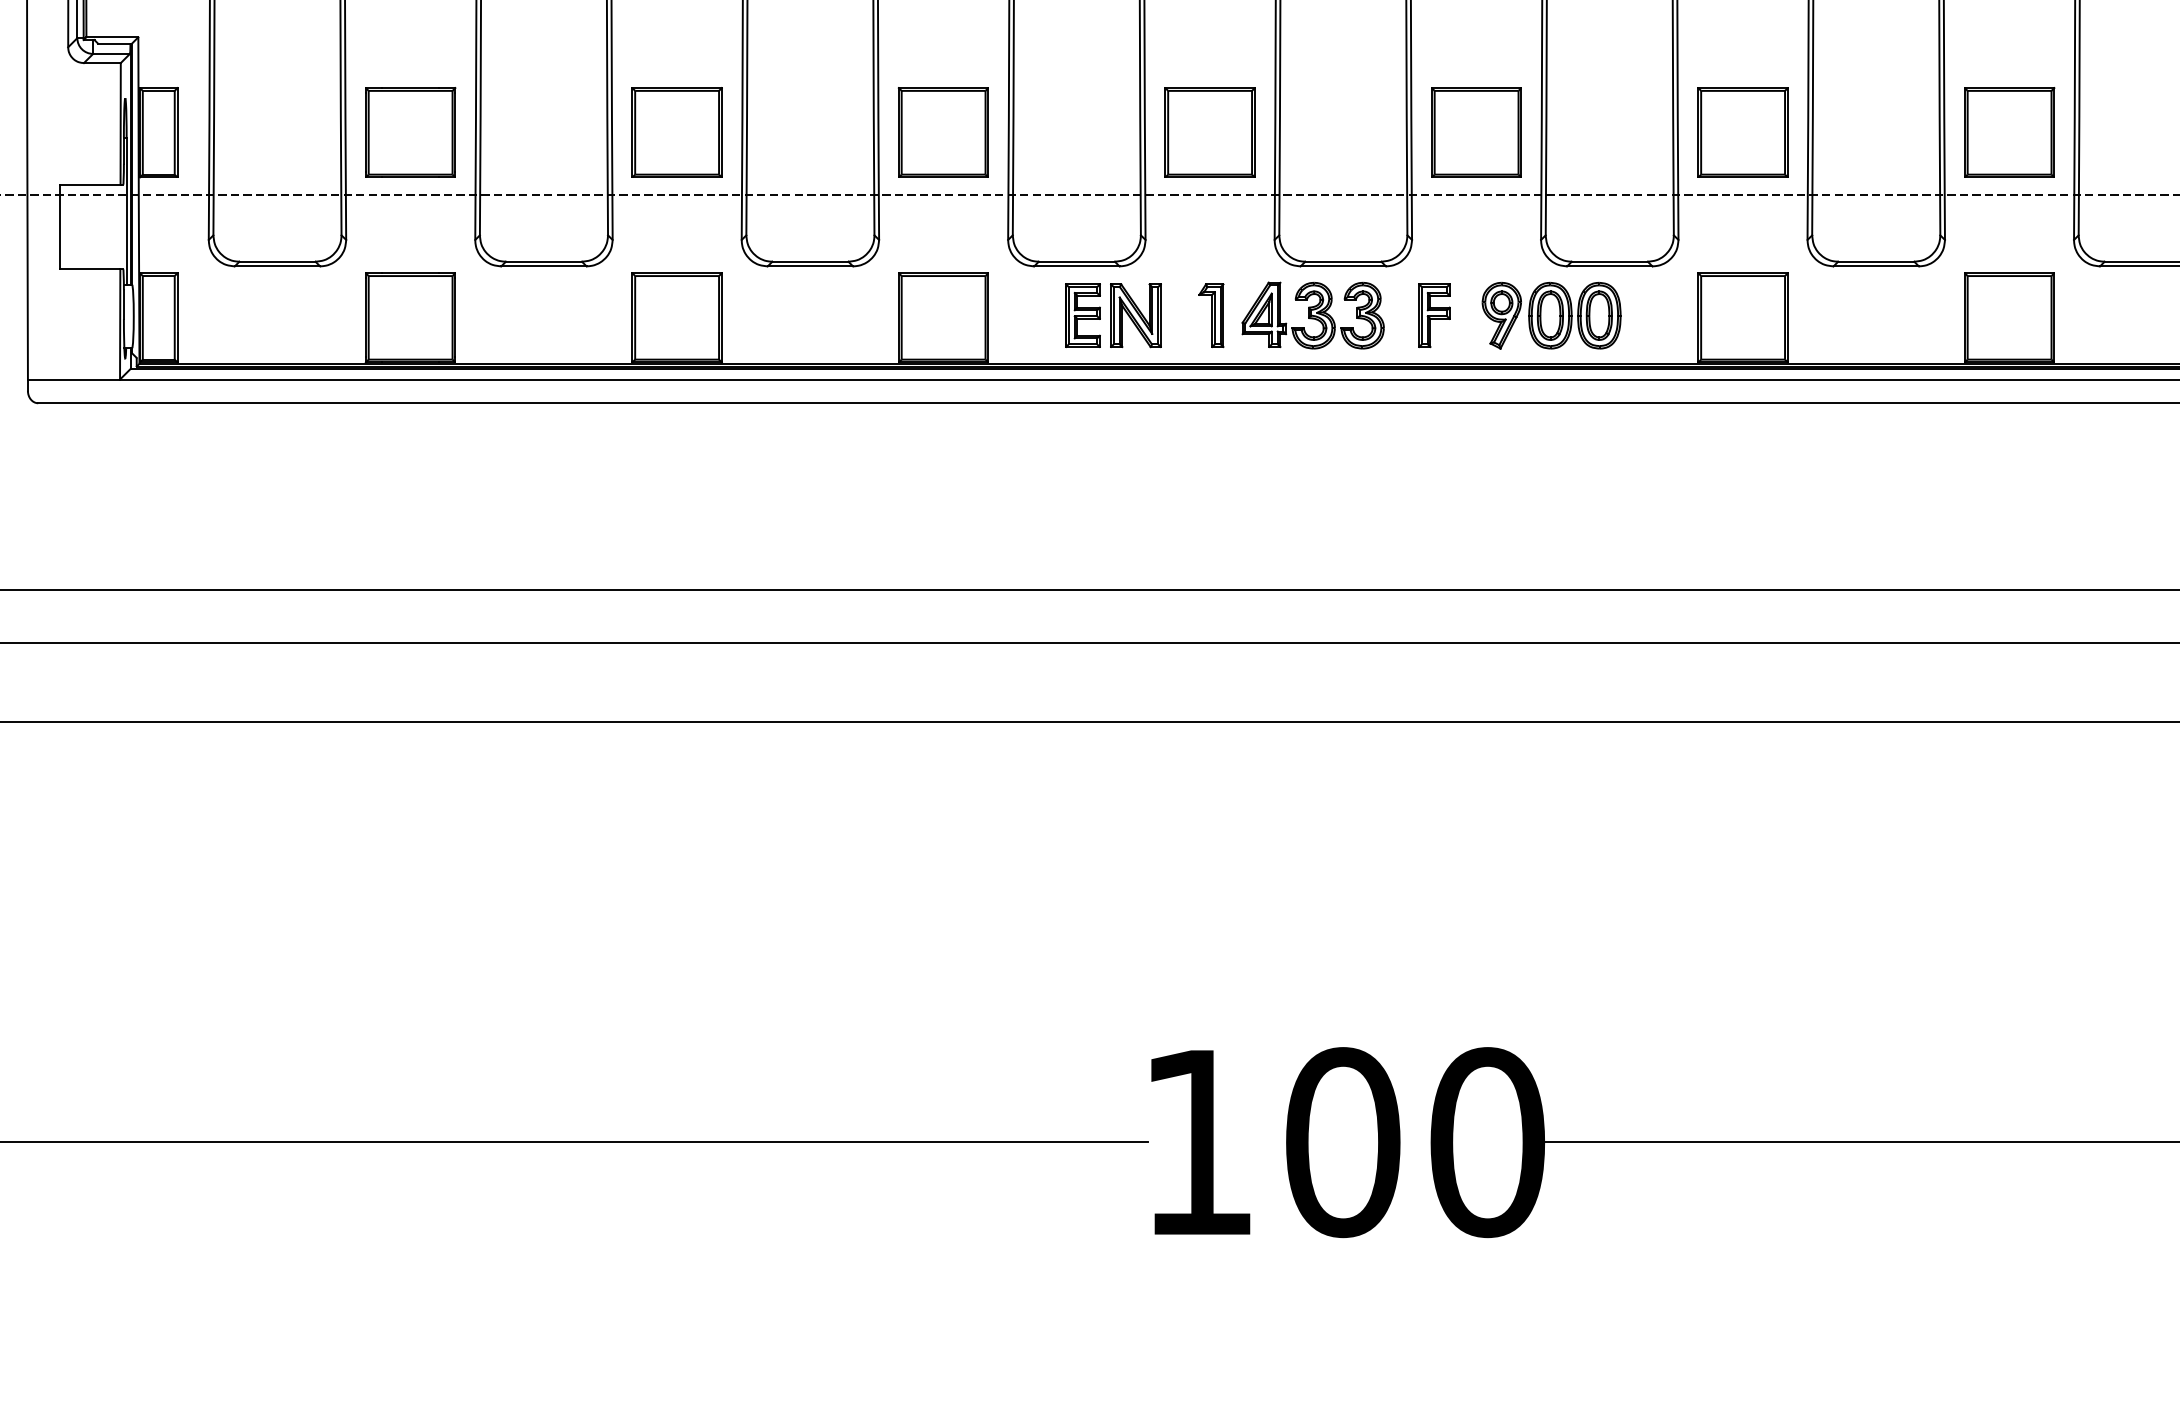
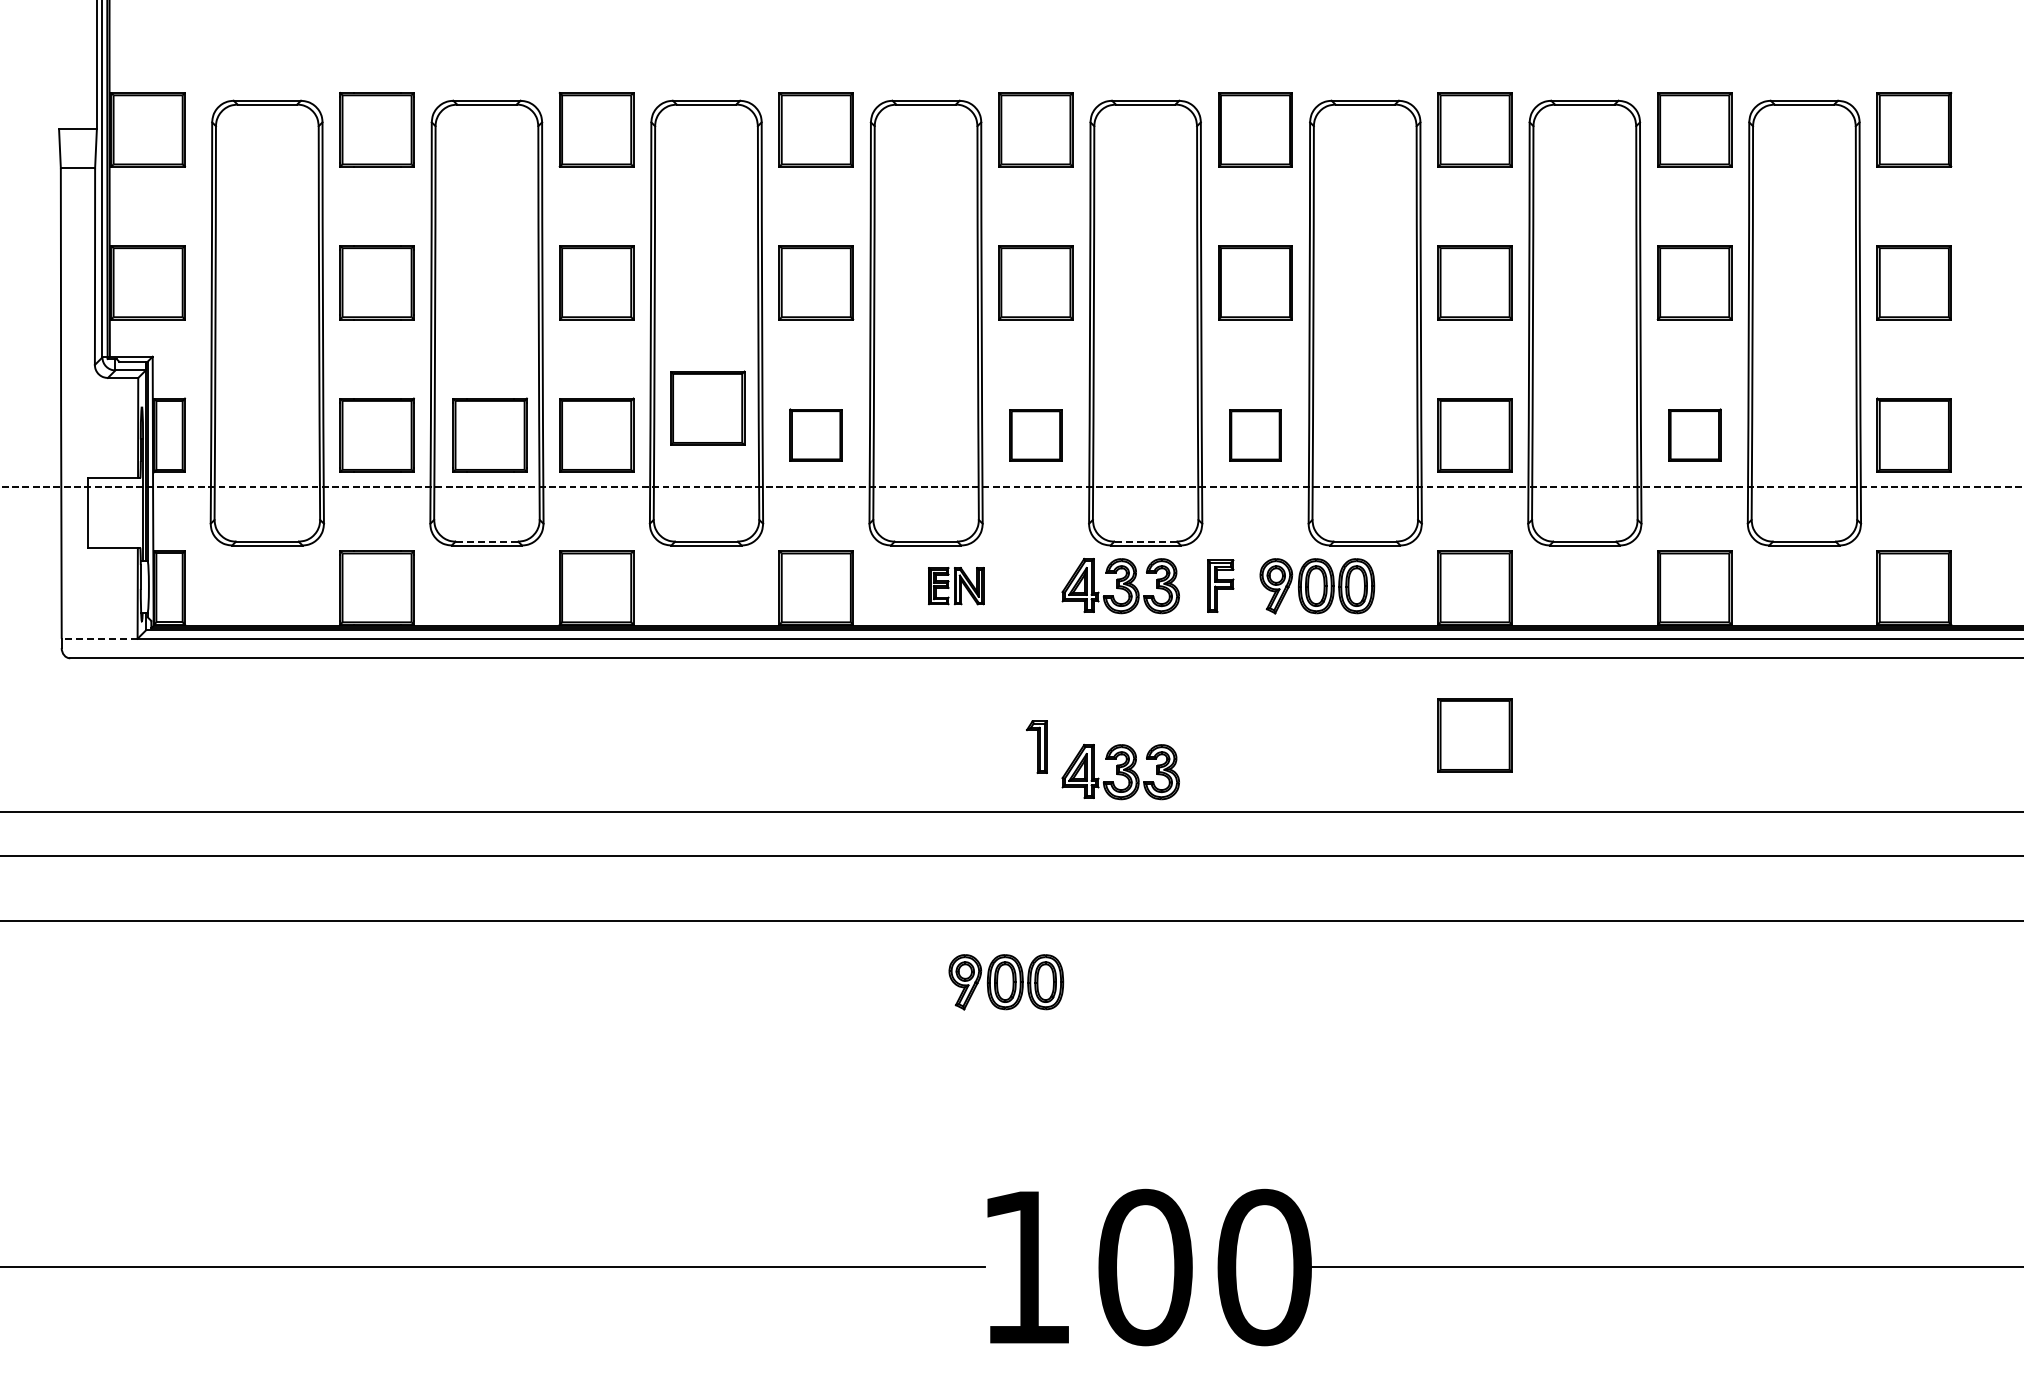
part: (811, 98) -> (707, 407), added
part: (547, 131) -> (489, 434), added
part: (942, 131) -> (815, 434), size x0.7
part: (2009, 131) -> (1694, 434), size x0.7
part: (1209, 132) -> (1035, 435), size x0.7
part: (1476, 132) -> (1255, 435), size x0.7
line: (543, 261) -> (486, 541), solid -> dashed
line: (1343, 261) -> (1145, 541), solid -> dashed
part: (1113, 314) -> (956, 585), size x0.7
part: (1210, 314) -> (1036, 746), moved
line: (73, 379) -> (99, 638), solid -> dashed
part: (1742, 496) -> (1474, 735), added
part: (1312, 540) -> (1120, 771), added
part: (1174, 796) -> (1006, 982), added

